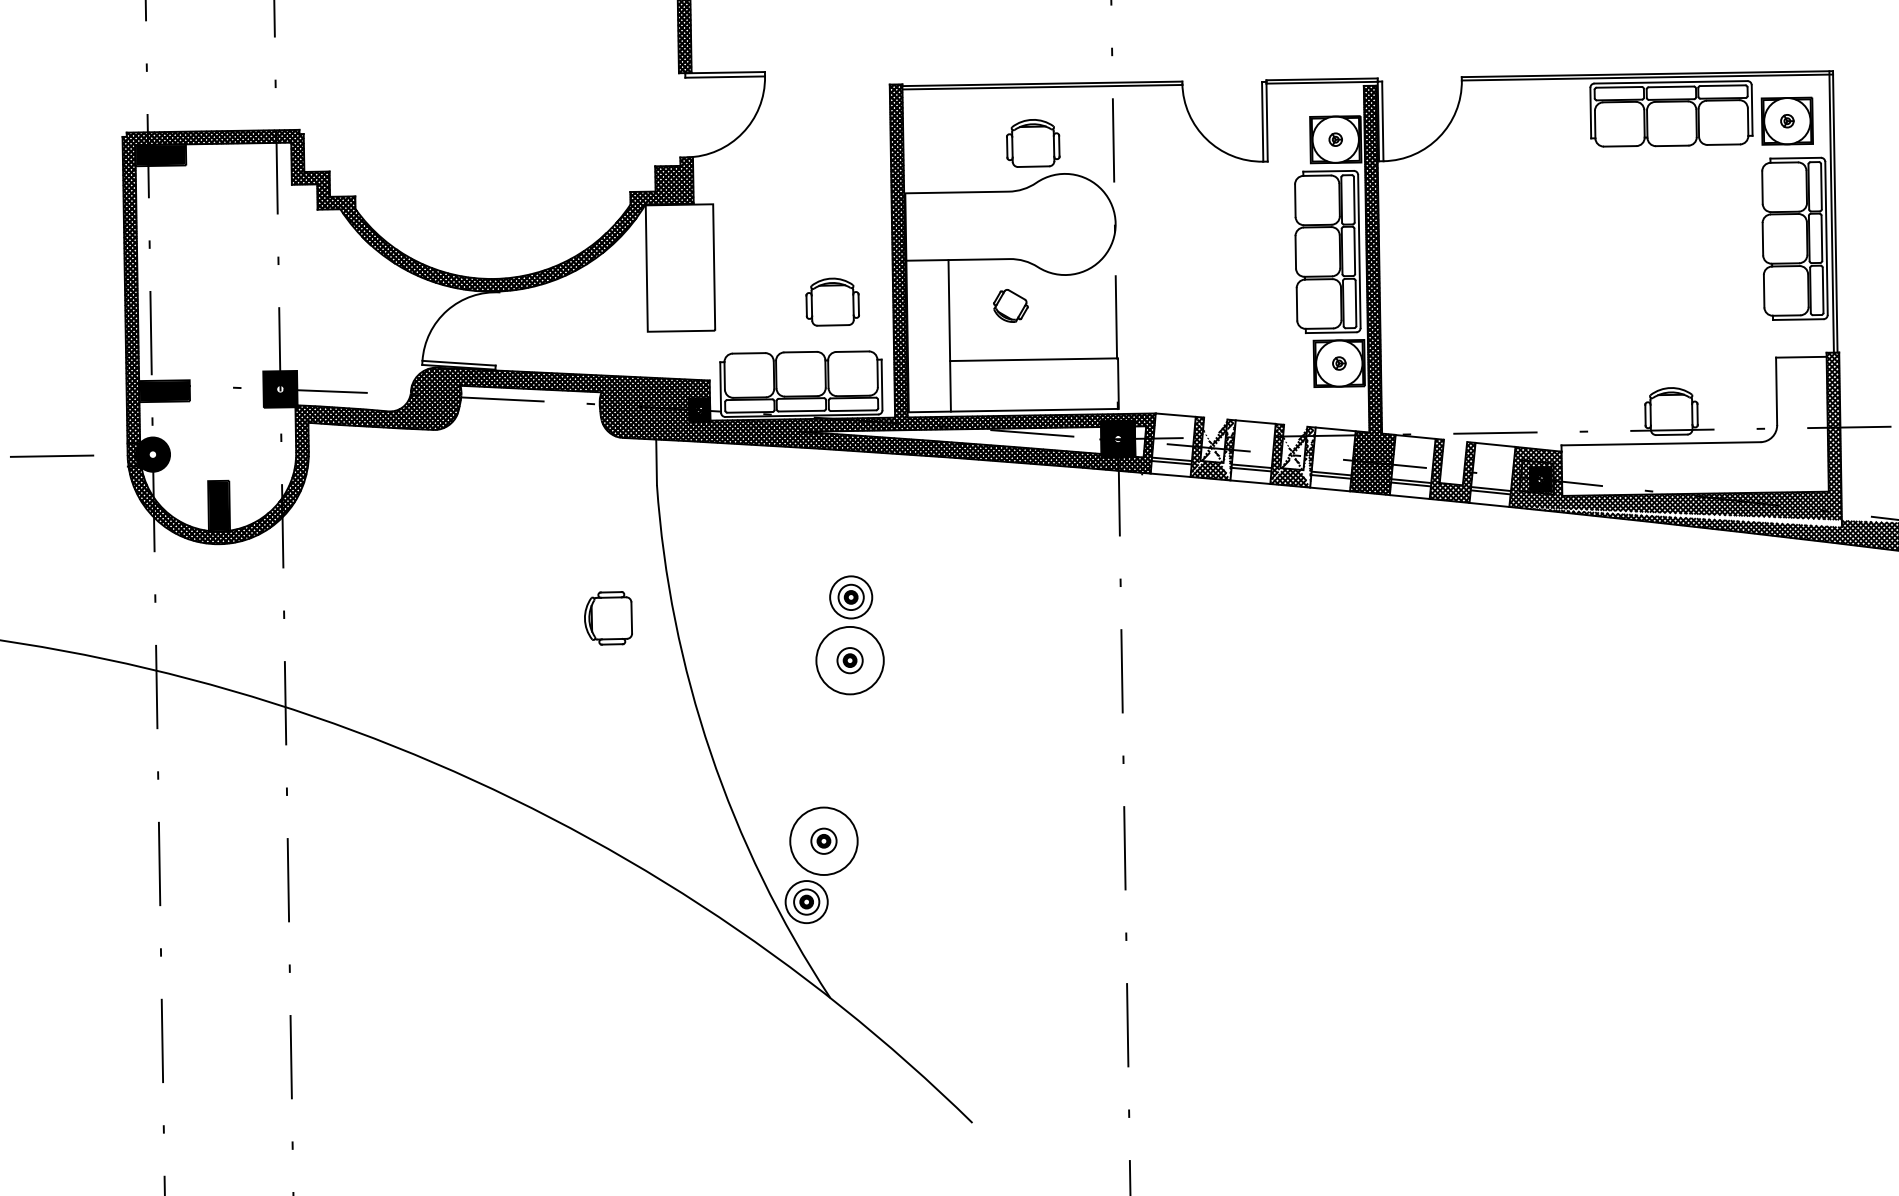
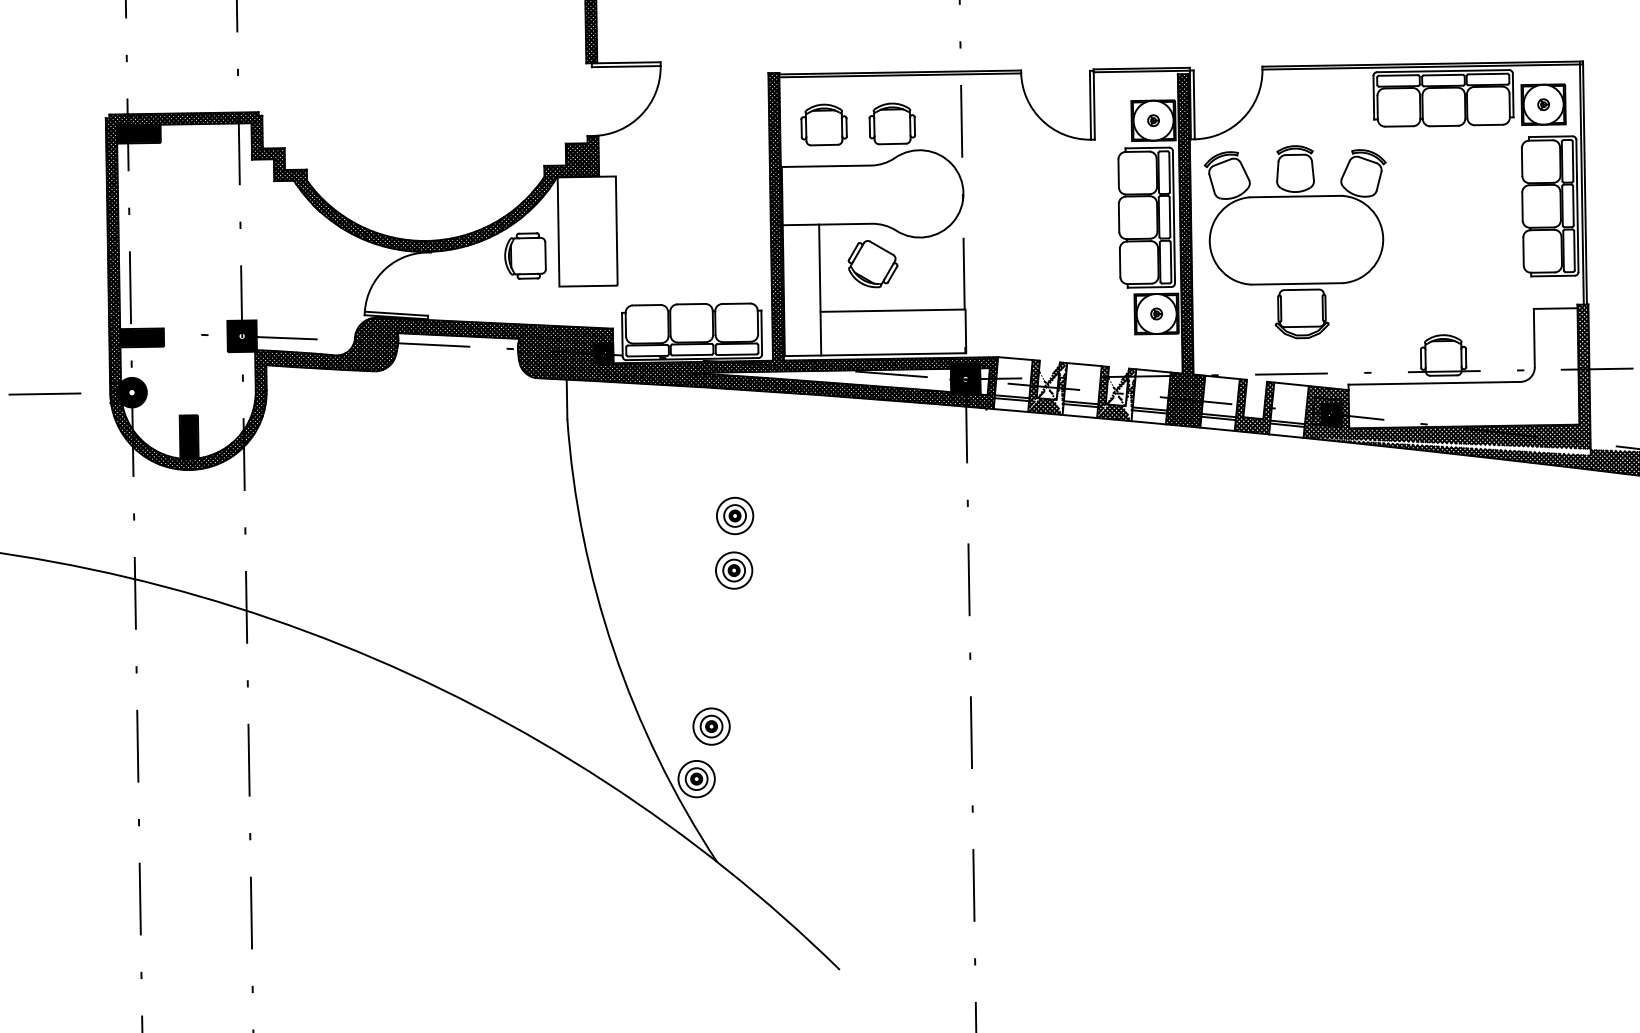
part: (1498, 280) -> (1294, 242), added
part: (831, 301) -> (823, 124), moved
part: (1010, 306) -> (872, 264), size x1.67
part: (608, 617) -> (525, 255), moved
circle: (849, 660) -> (733, 570), size x0.62
circle: (823, 841) -> (711, 726), size x0.62

